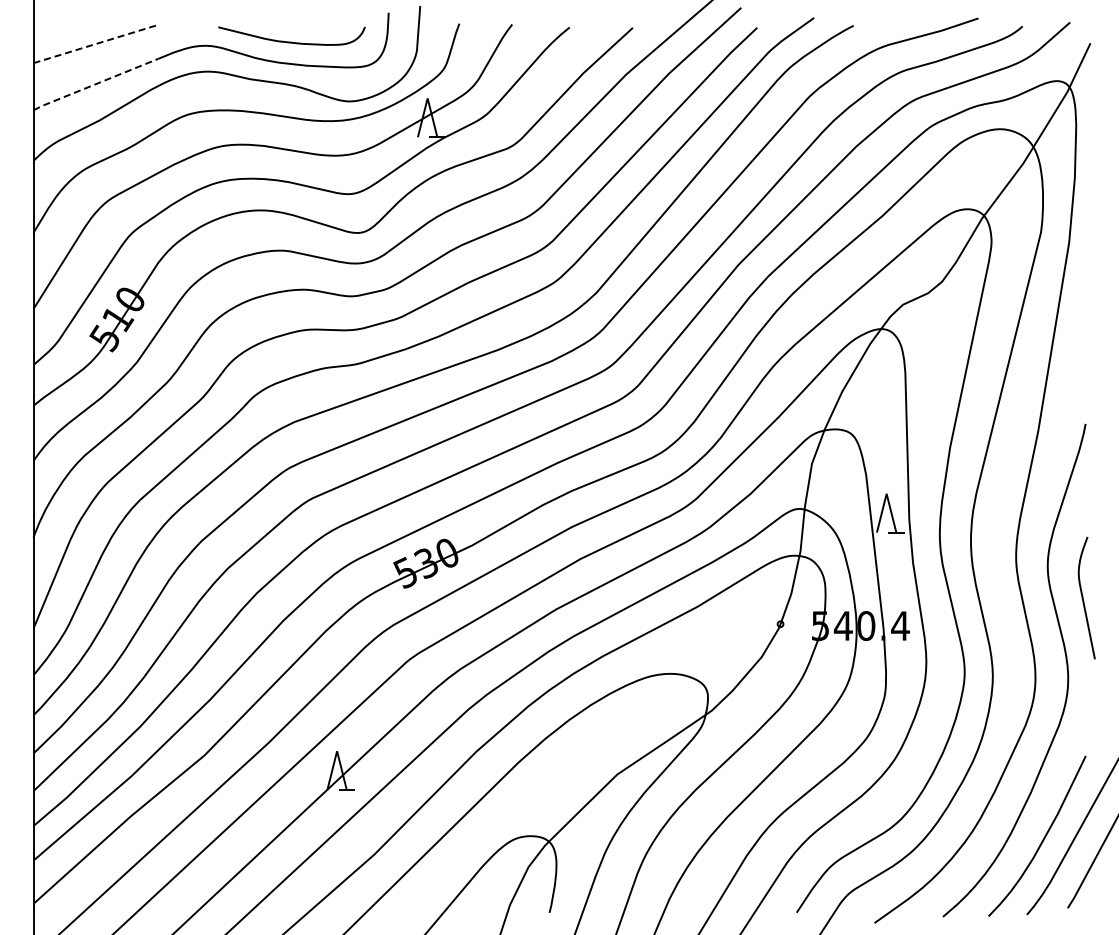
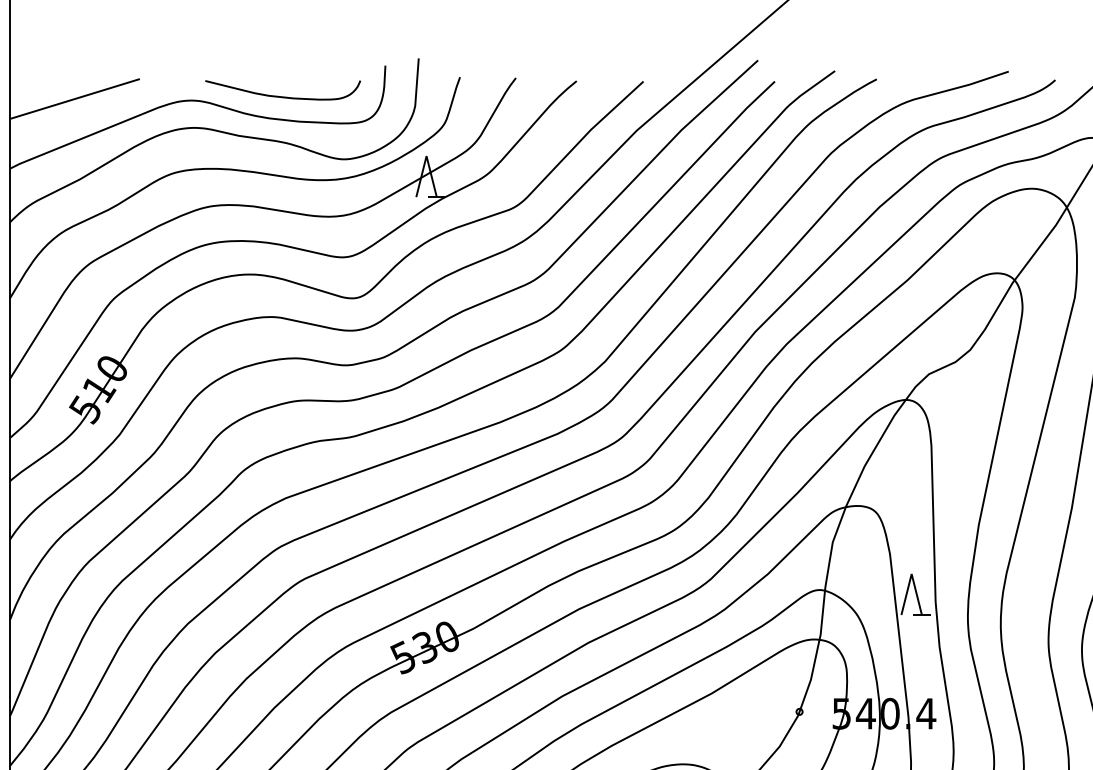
line: (95, 44) -> (75, 99), dashed -> solid
line: (95, 84) -> (75, 141), dashed -> solid

